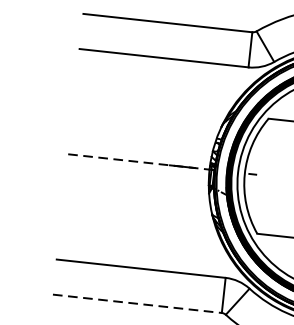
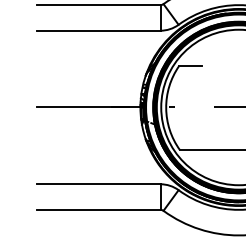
line: (138, 161) -> (88, 107), dashed -> solid
line: (136, 303) -> (98, 209), dashed -> solid

